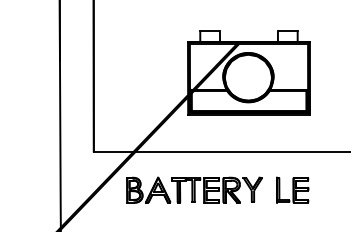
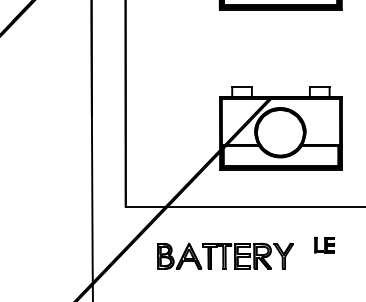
part: (194, 189) -> (225, 255), moved
part: (292, 189) -> (324, 244), size x0.6

